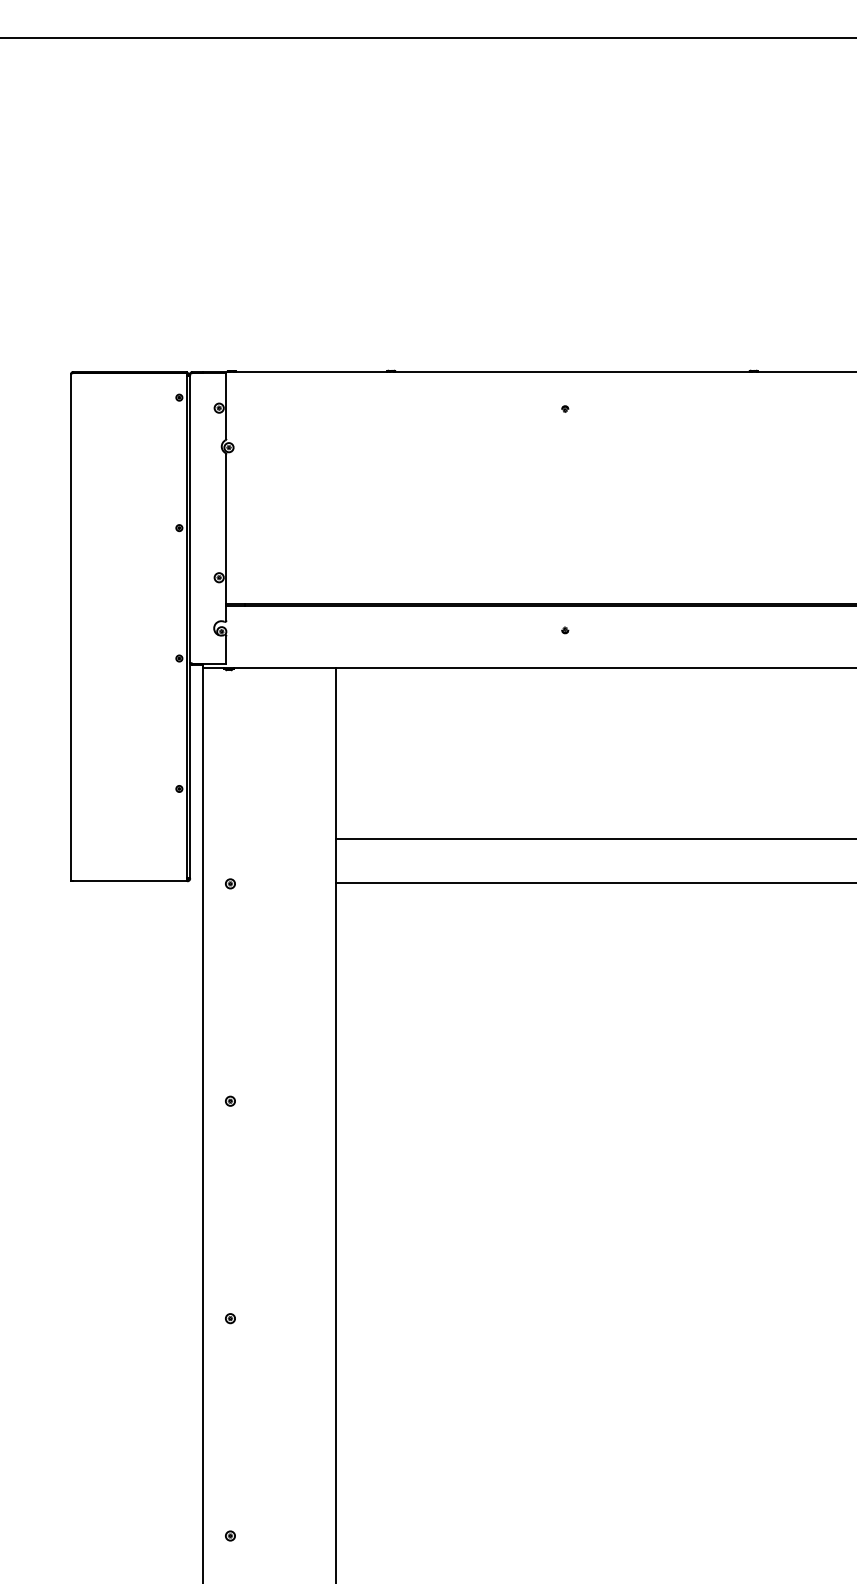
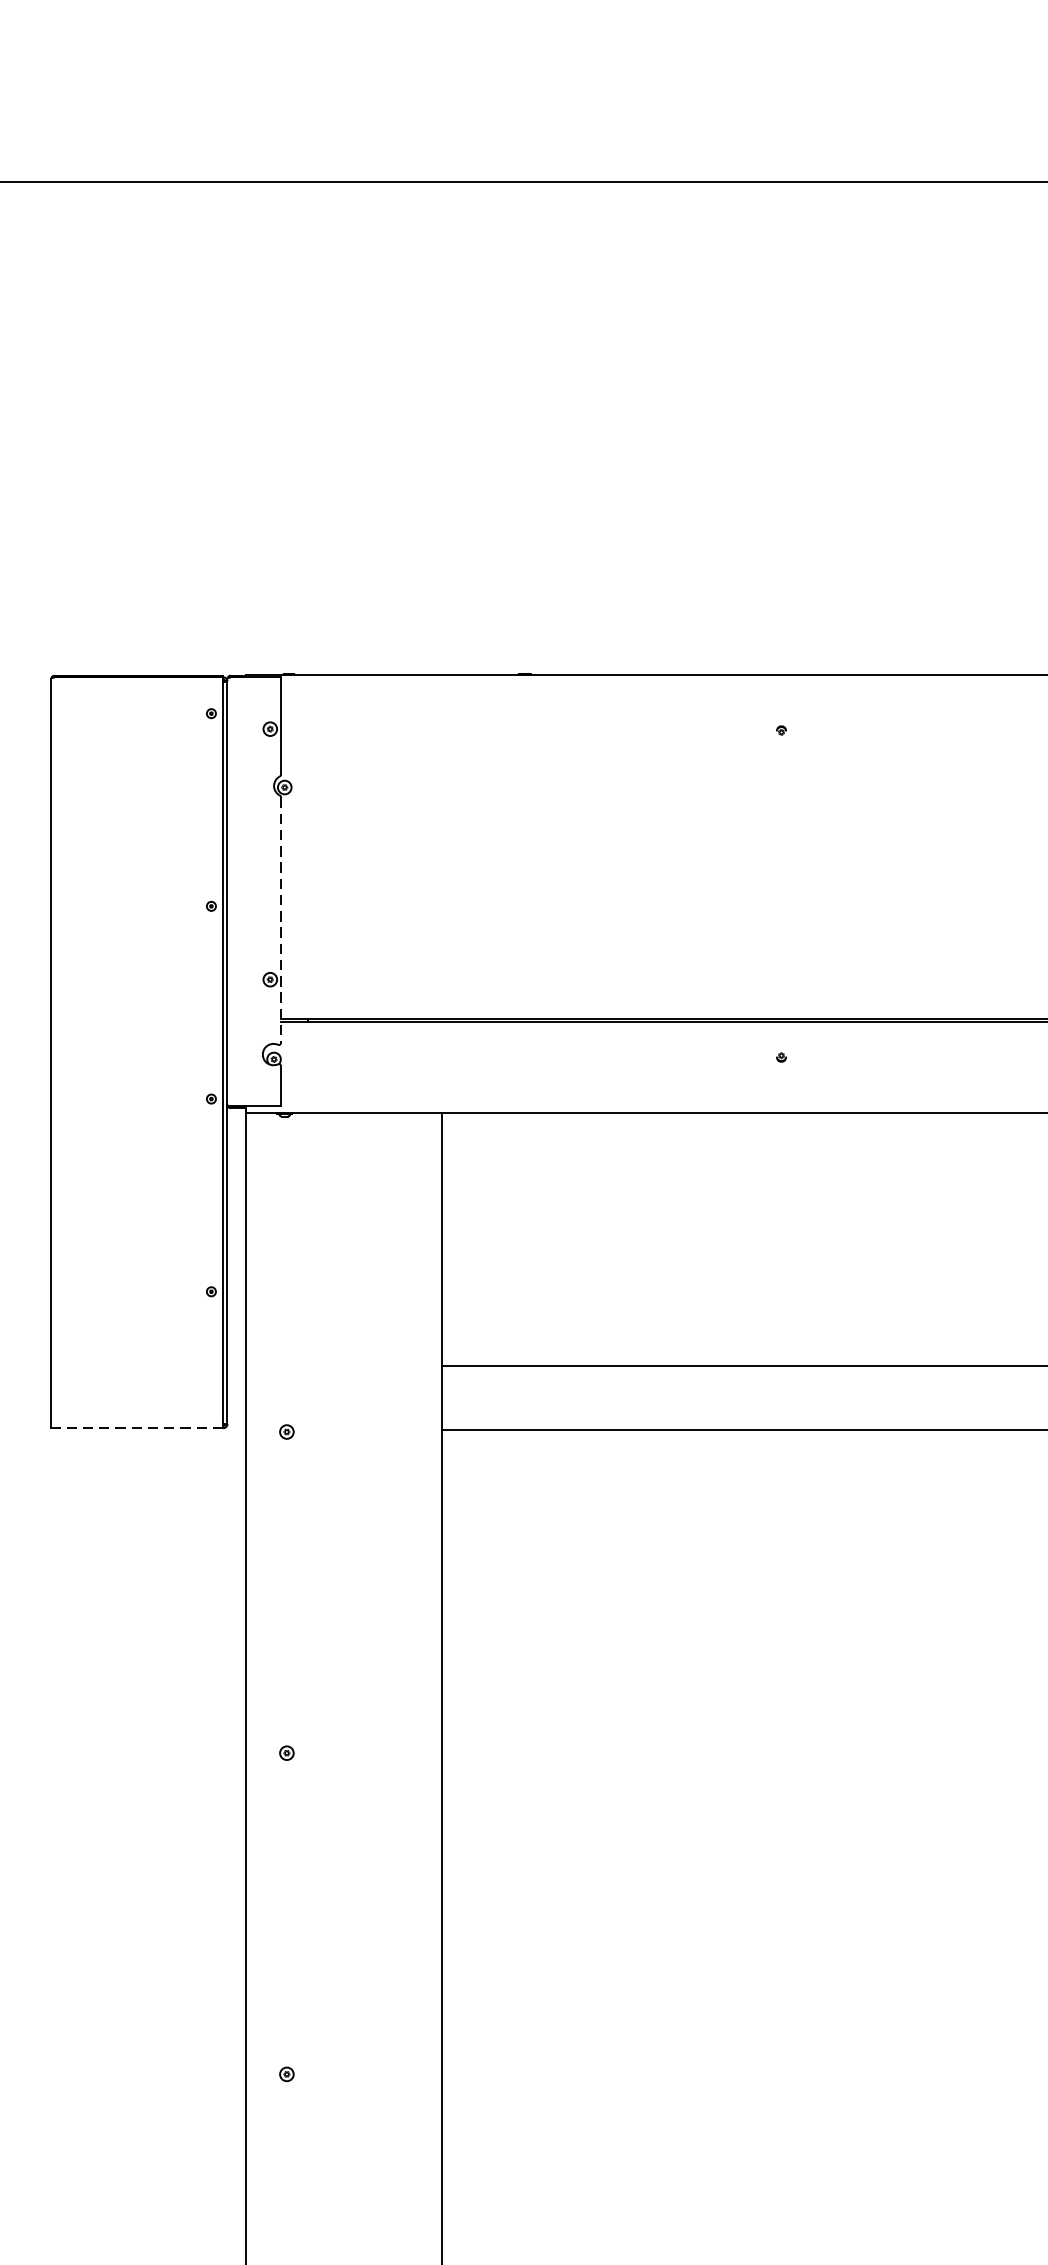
line: (226, 537) -> (281, 920), solid -> dashed
line: (129, 881) -> (137, 1428), solid -> dashed

